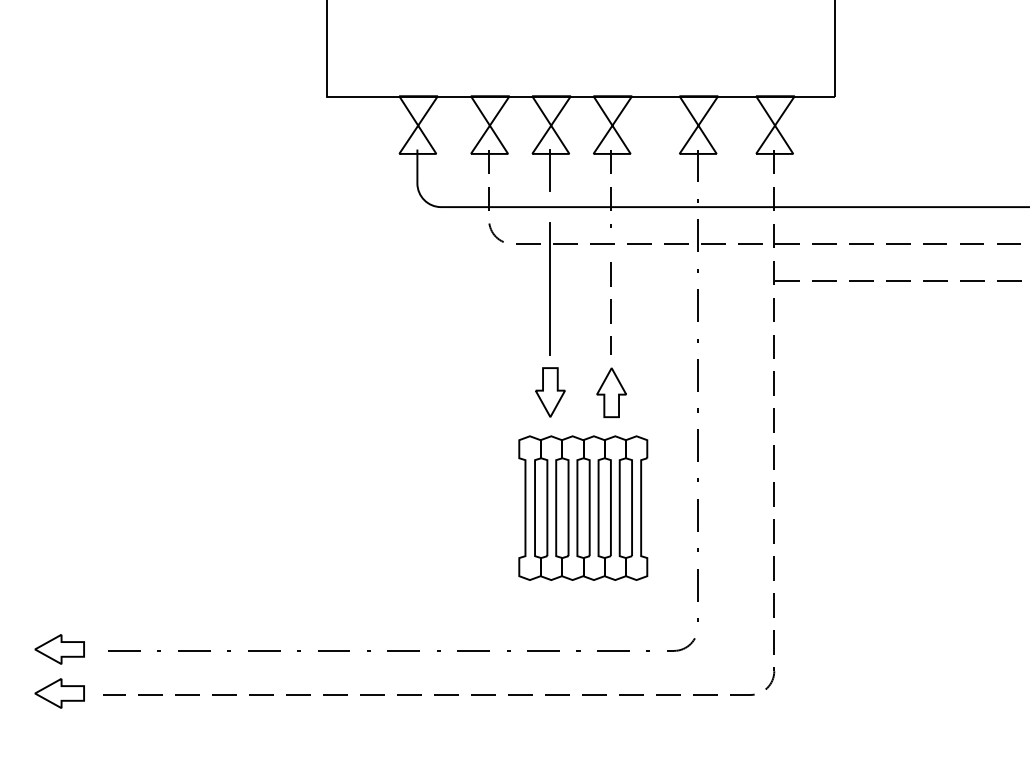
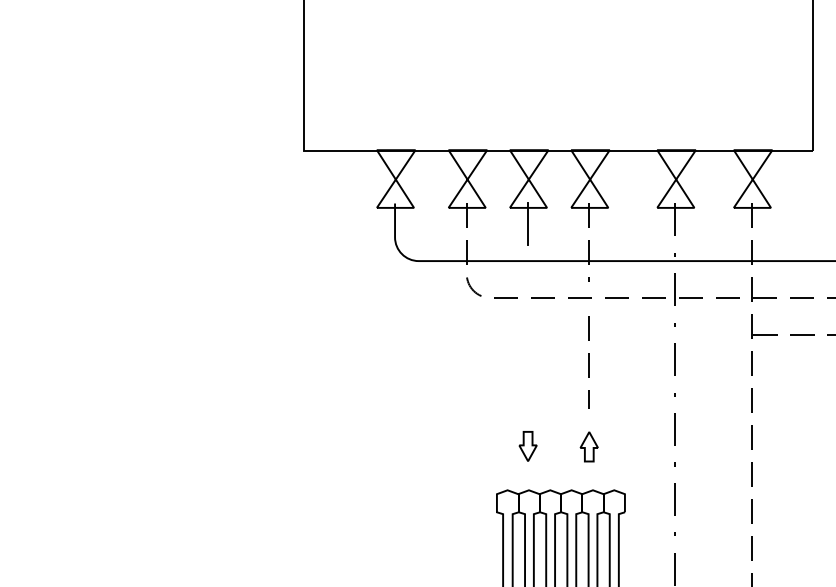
line: (550, 288) -> (528, 342), removed
part: (550, 392) -> (528, 446), size x0.6
part: (611, 392) -> (589, 446), size x0.6

